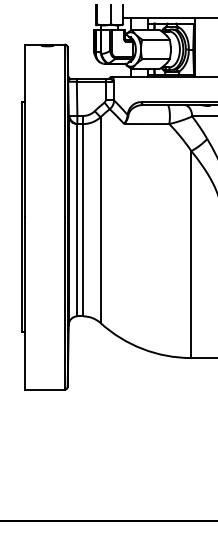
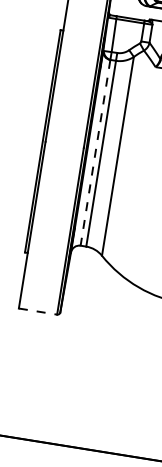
line: (77, 220) -> (95, 153), solid -> dashed
line: (45, 389) -> (38, 311), solid -> dashed

